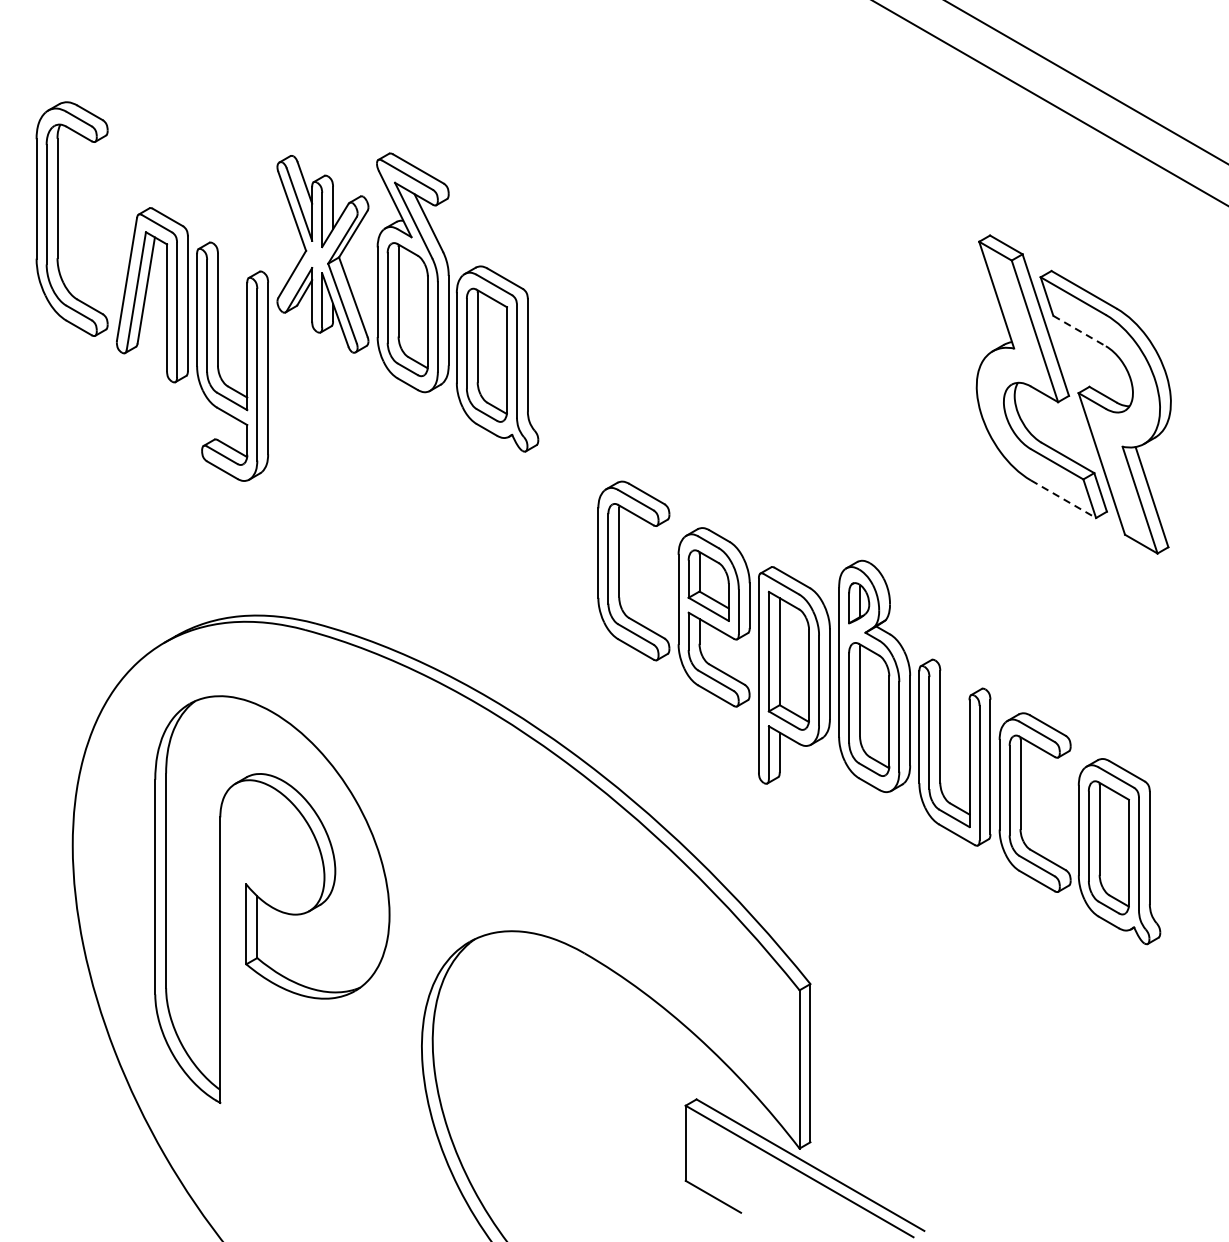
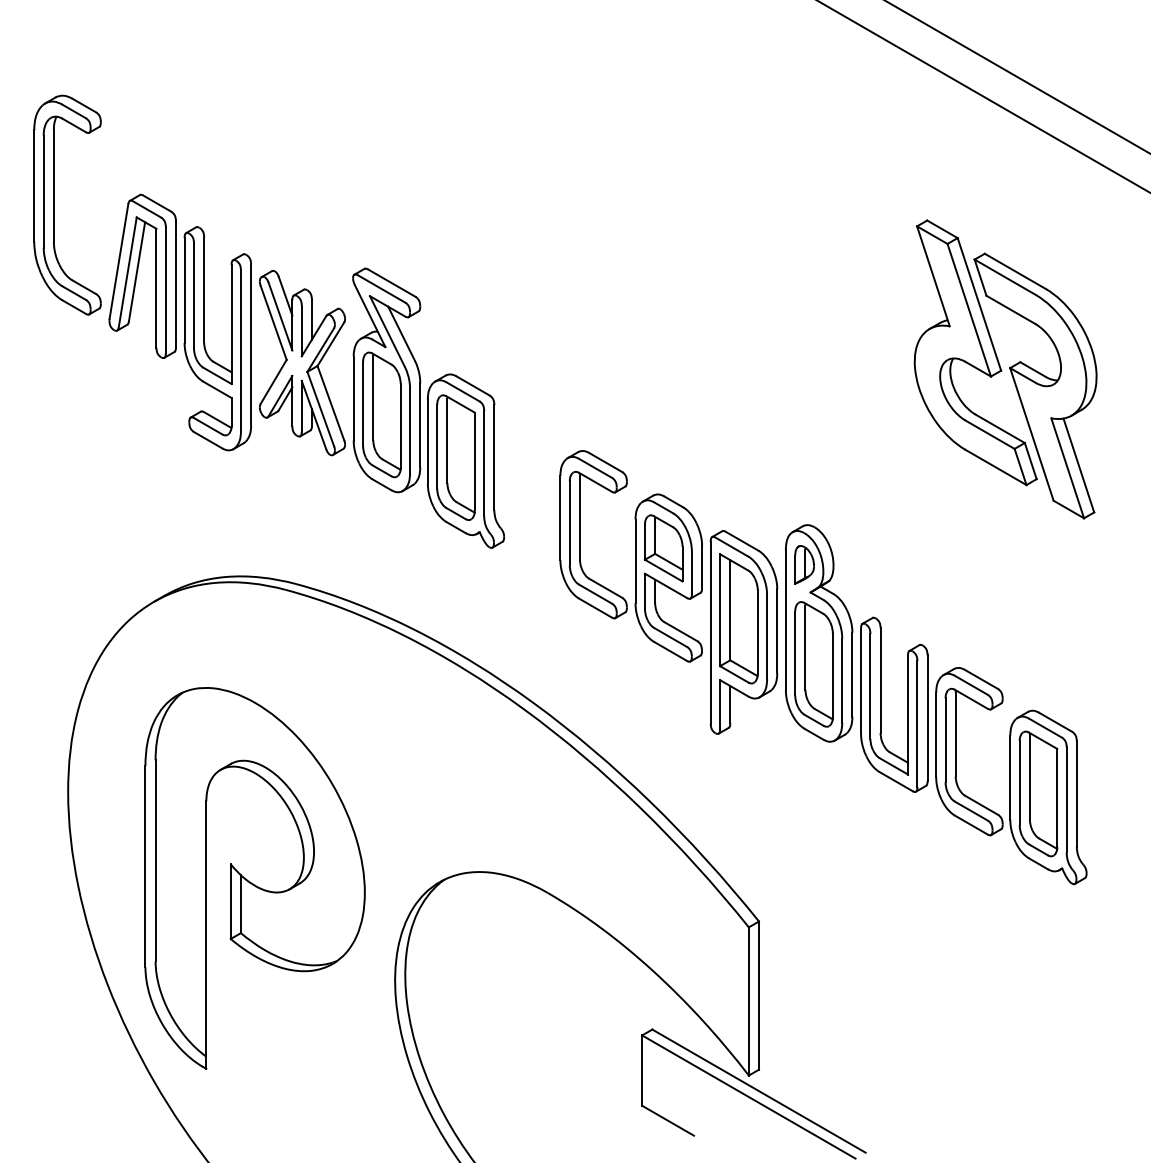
part: (407, 301) -> (381, 407), moved
line: (1080, 331) -> (1011, 310), dashed -> solid
line: (1064, 499) -> (996, 467), dashed -> solid
part: (271, 899) -> (254, 878), moved

